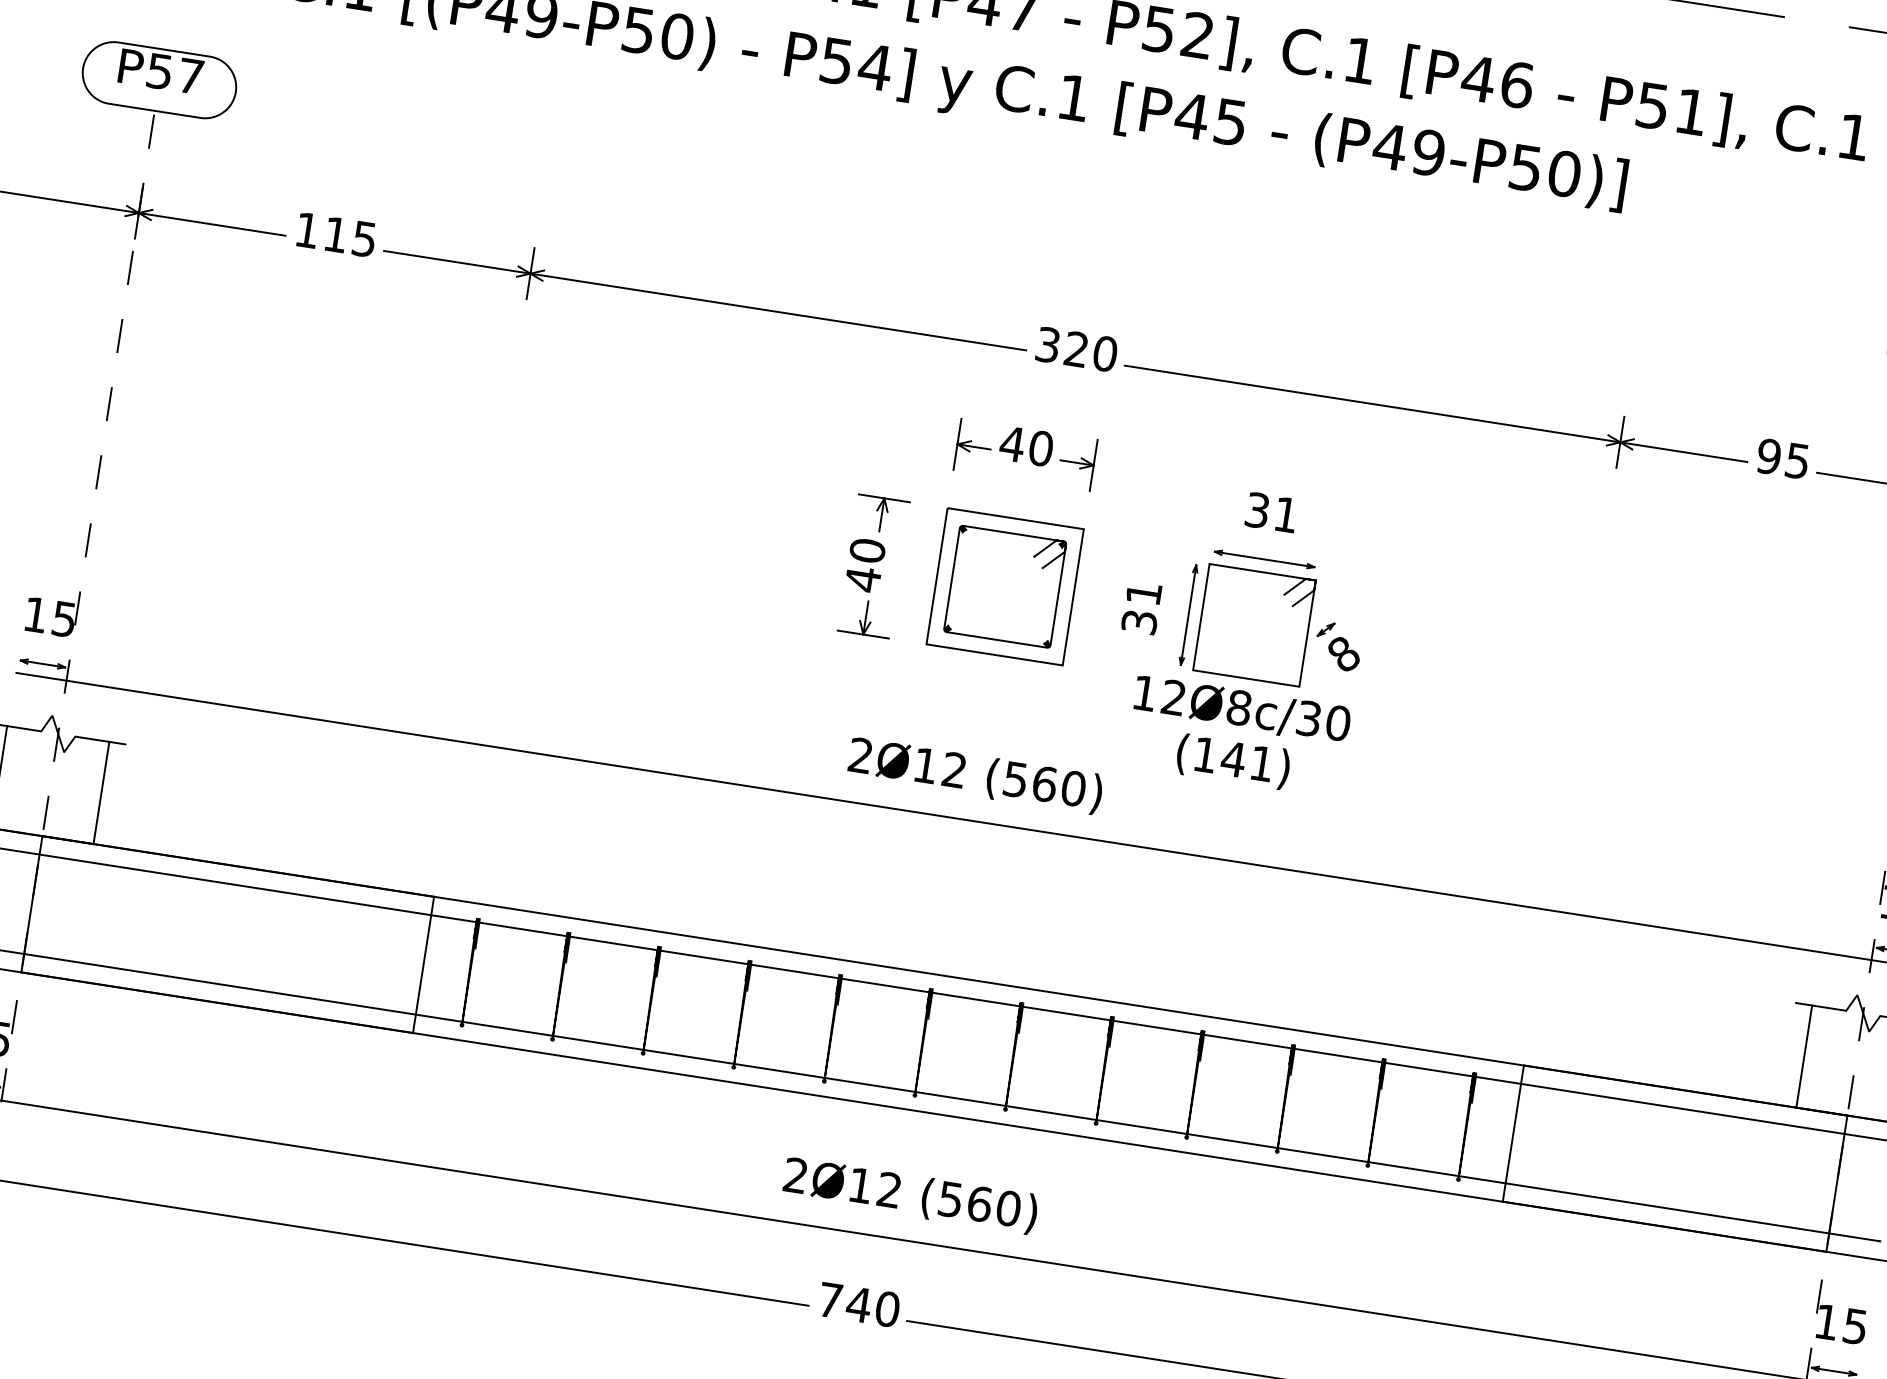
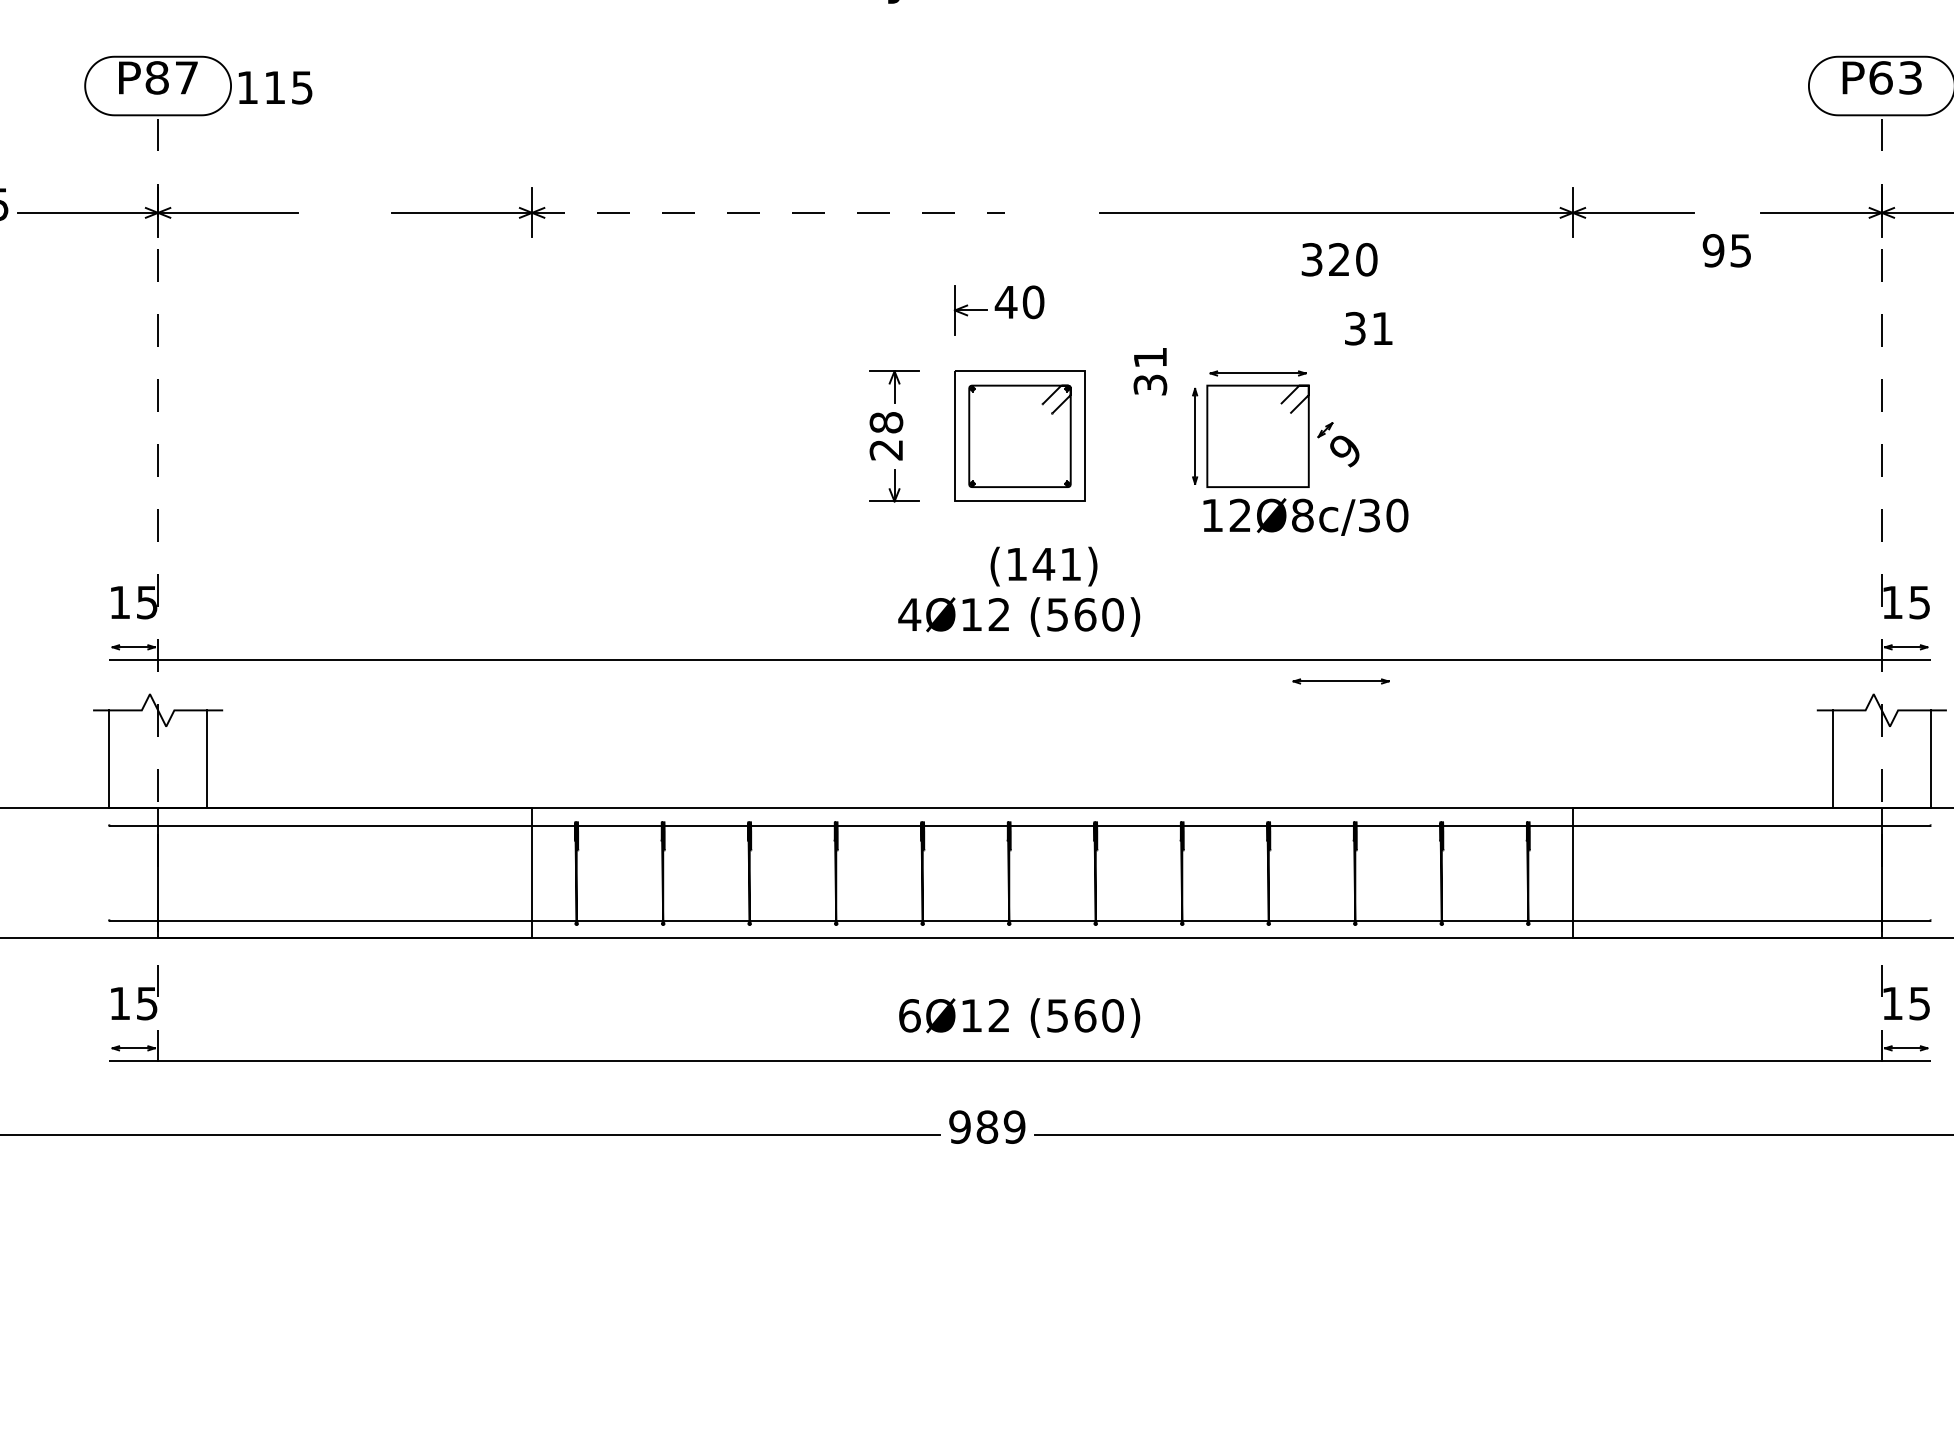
text: (159, 71) -> (156, 77), P57 -> P87
text: (336, 234) -> (275, 87), moved
line: (778, 311) -> (768, 212), solid -> dashed
text: (1076, 349) -> (1339, 259), moved
text: (1782, 458) -> (1726, 250), moved
part: (1077, 462) -> (1069, 310), removed
text: (1271, 512) -> (1368, 328), moved
text: (865, 565) -> (886, 436), 40 -> 28
text: (1141, 608) -> (1150, 371), moved
text: (1343, 654) -> (1345, 450), 8 -> 9
text: (1241, 709) -> (1305, 516), moved
text: (860, 755) -> (909, 614), 2Ø12 -> 4Ø12
text: (1232, 761) -> (1043, 566), moved
part: (1301, 895) -> (1340, 681), added
text: (795, 1175) -> (909, 1015), 2Ø12 -> 6Ø12
text: (859, 1304) -> (987, 1126), 740 -> 989

